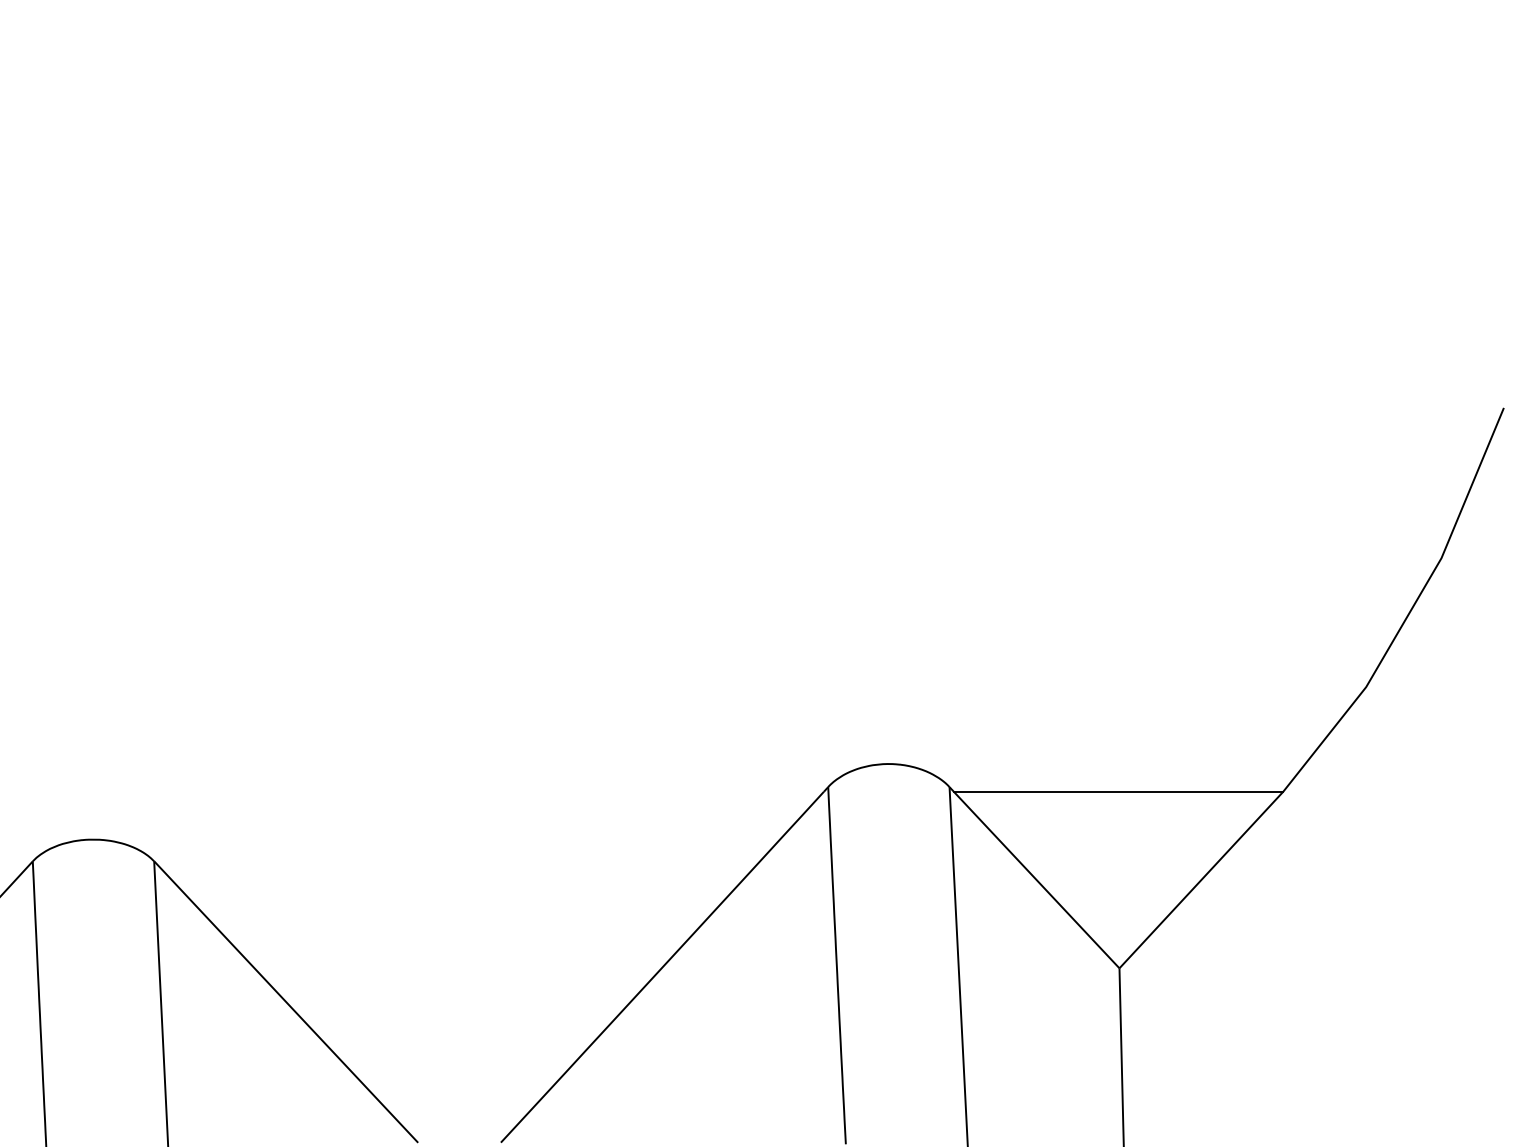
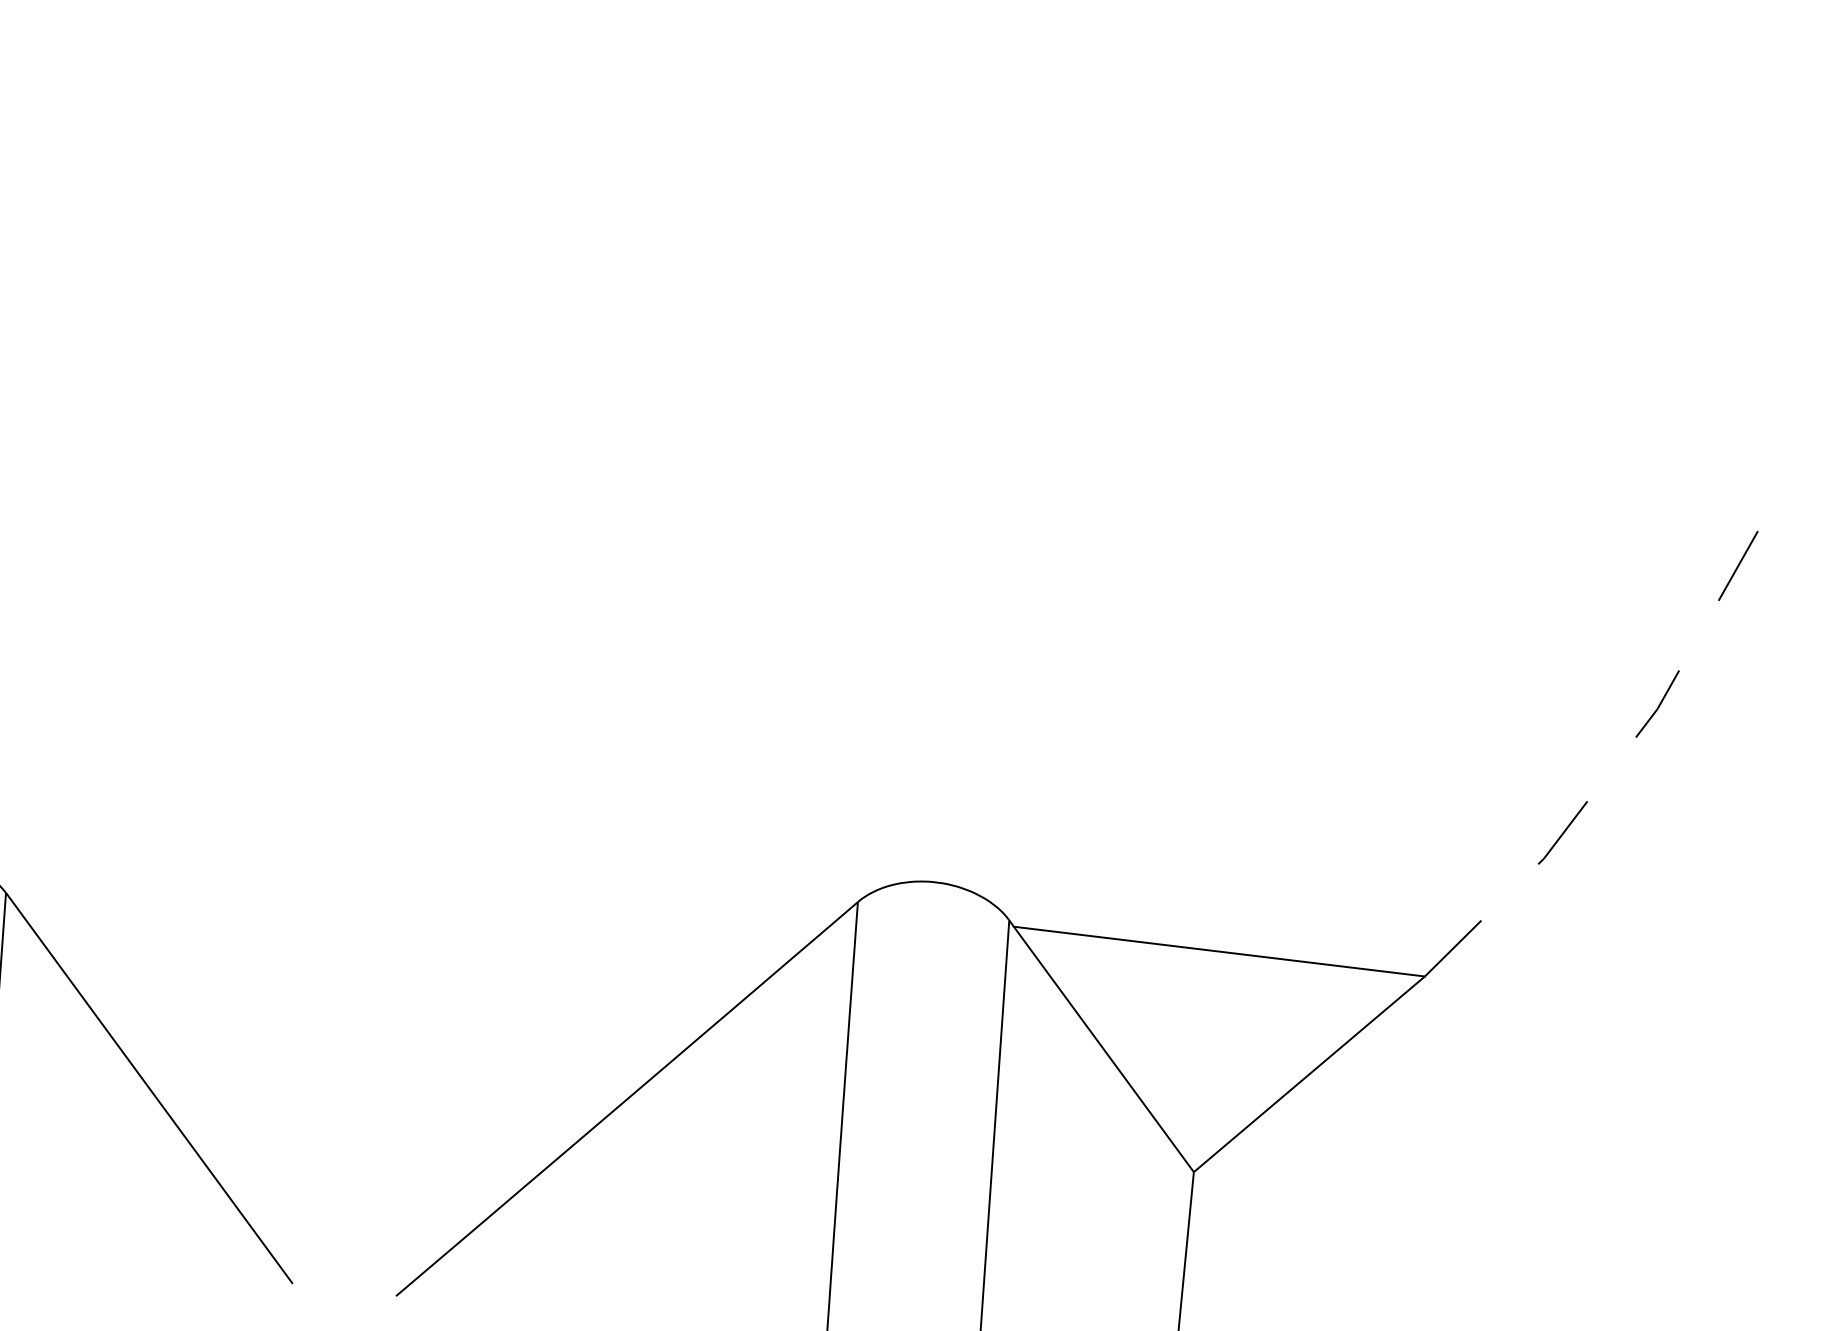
line: (1410, 610) -> (1610, 769), solid -> dashed

